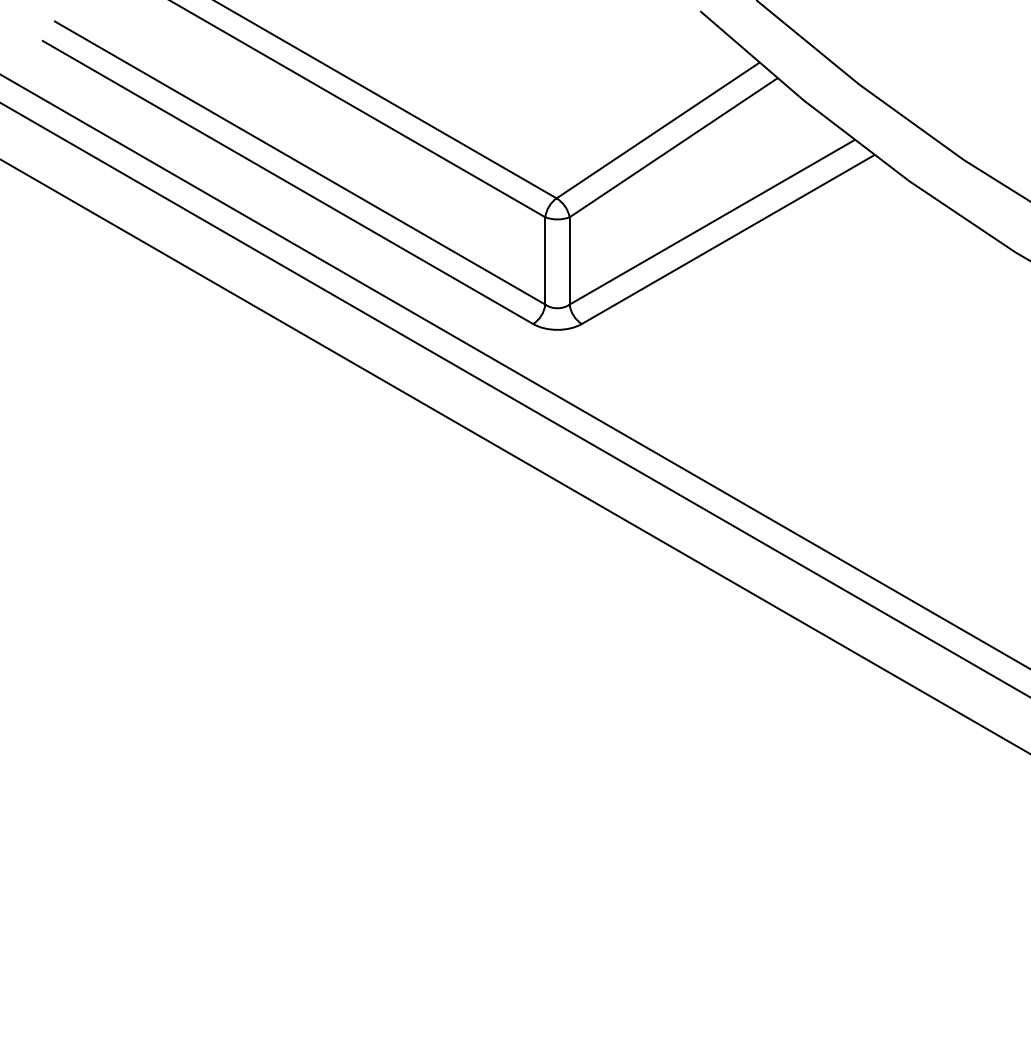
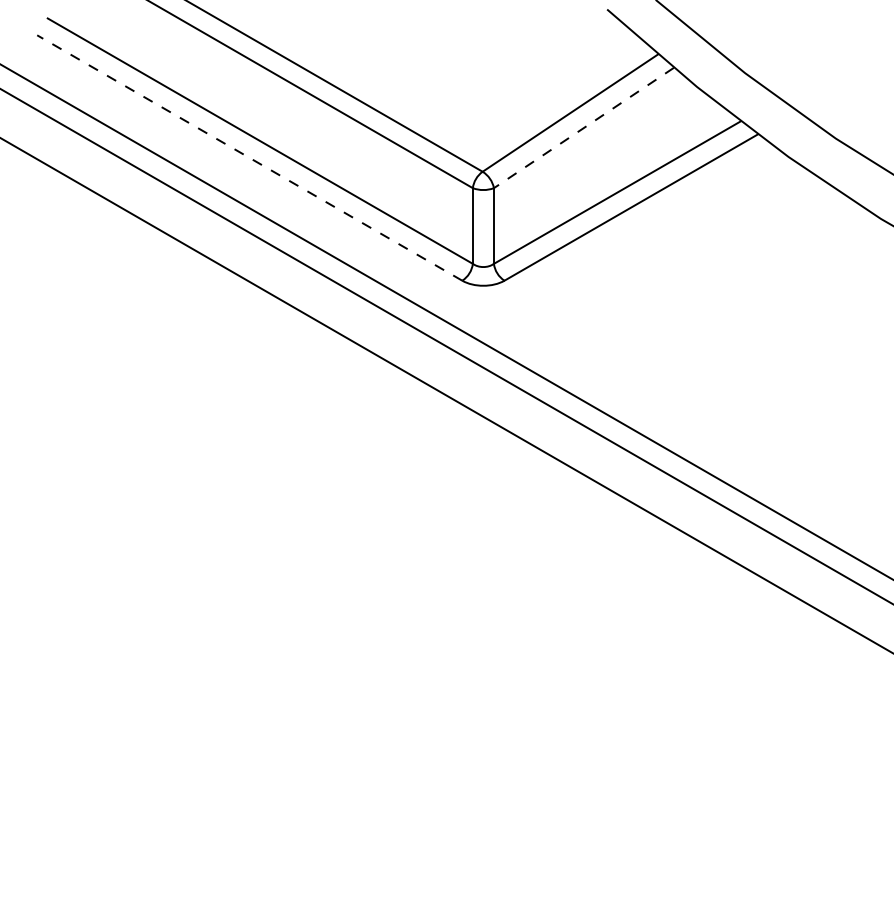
line: (672, 148) -> (583, 128), solid -> dashed
line: (287, 181) -> (249, 157), solid -> dashed

